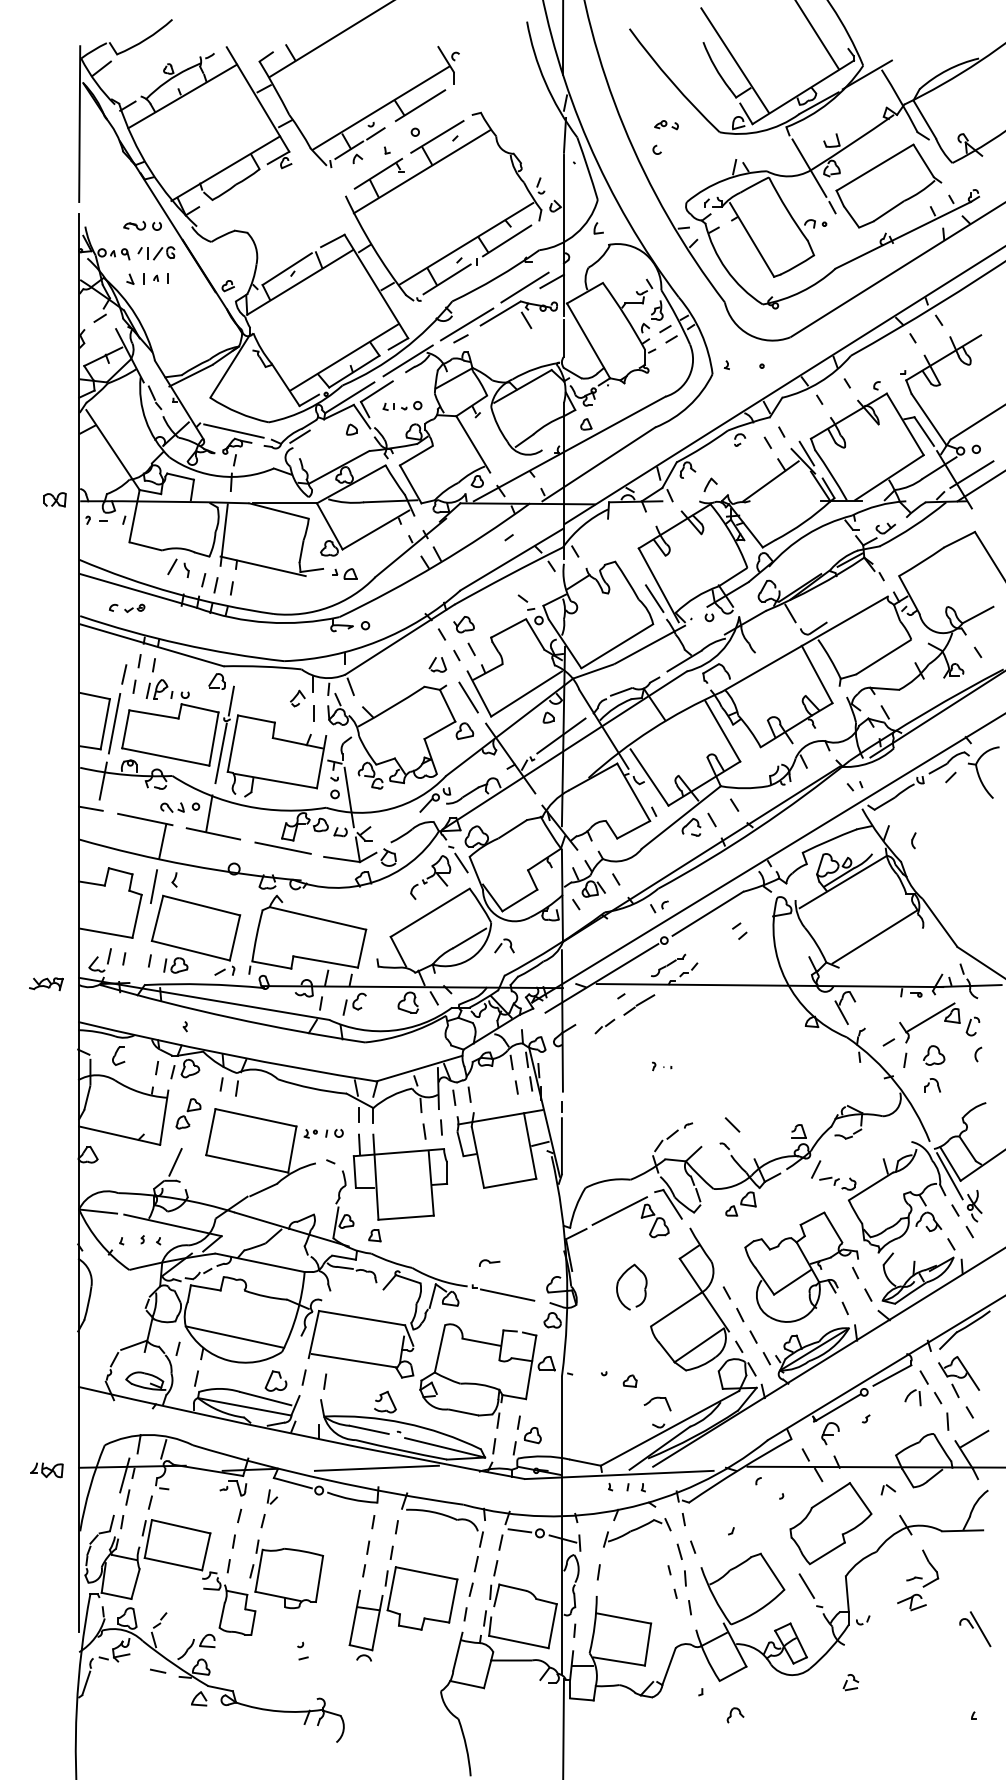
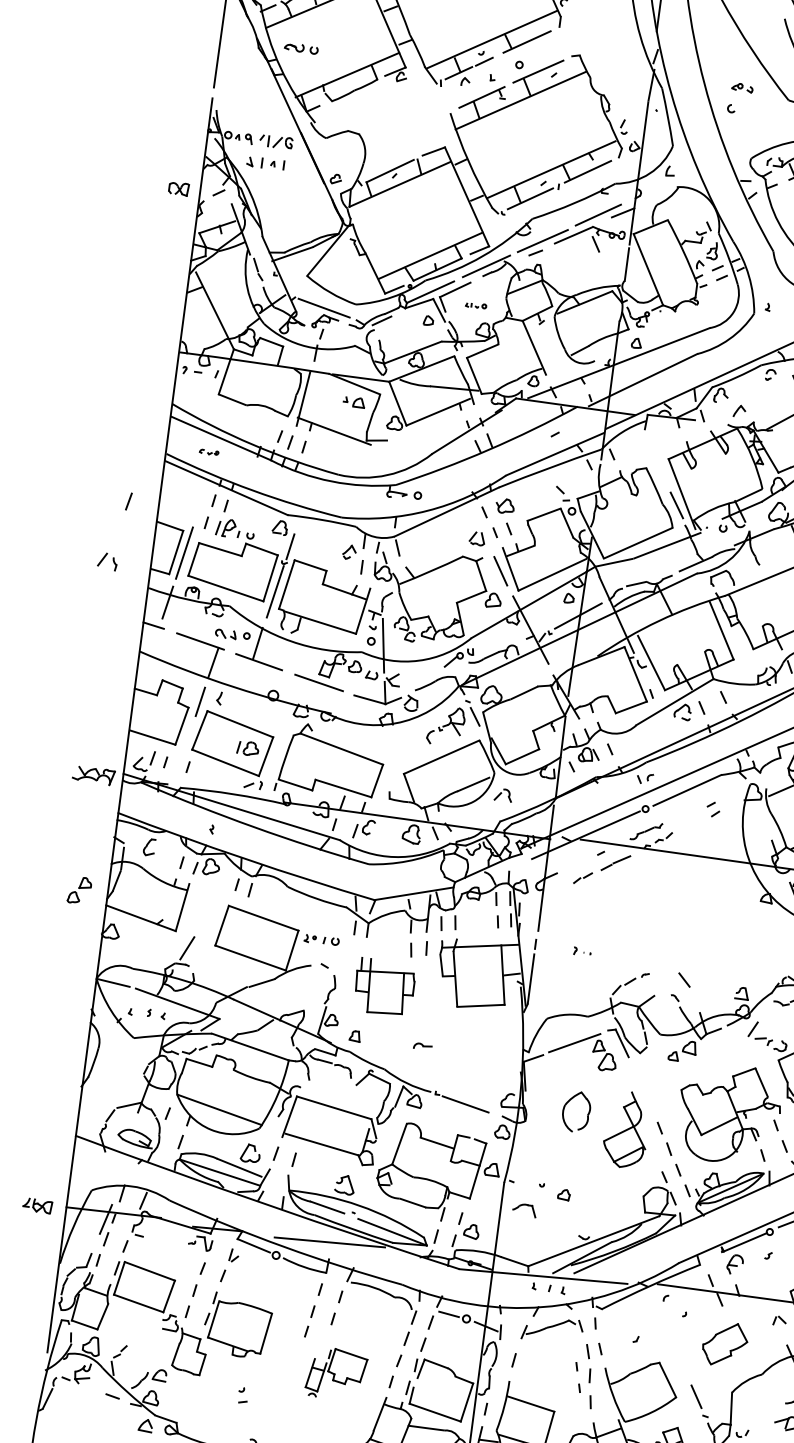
part: (142, 225) -> (301, 48), moved
part: (402, 405) -> (476, 305), size x0.6
part: (54, 499) -> (178, 188), moved
part: (178, 568) -> (107, 561), moved
part: (344, 573) -> (353, 401), moved
part: (127, 607) -> (209, 451), size x0.6
line: (124, 674) -> (129, 501), moved
part: (175, 965) -> (247, 748), moved
part: (46, 984) -> (93, 775), size x1.4
part: (662, 1066) -> (582, 951), moved
part: (188, 1113) -> (79, 890), moved
part: (399, 1176) -> (383, 986), size x0.7
part: (489, 1262) -> (422, 1046), moved
part: (690, 1299) -> (626, 1129), size x0.6
part: (657, 1403) -> (524, 1209), moved
part: (830, 1523) -> (724, 1344), size x0.6
part: (403, 1613) -> (336, 1373), size x0.6

